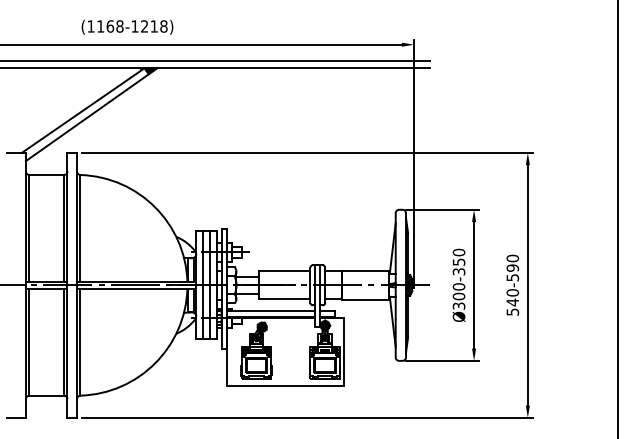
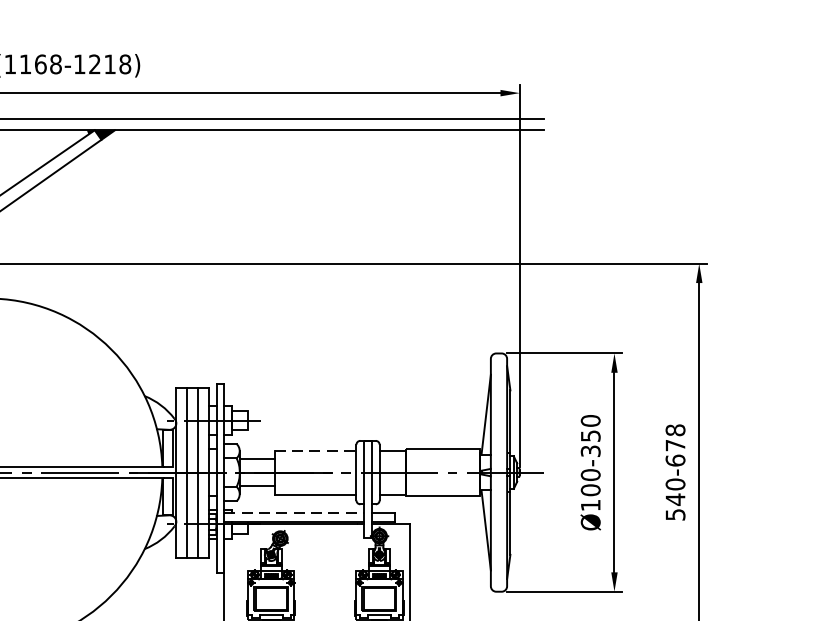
text: (512, 267) -> (675, 444), 540-590 -> 540-678
line: (284, 271) -> (315, 450), solid -> dashed
text: (458, 305) -> (589, 504), Ø300-350 -> Ø100-350
line: (271, 310) -> (294, 512), solid -> dashed

